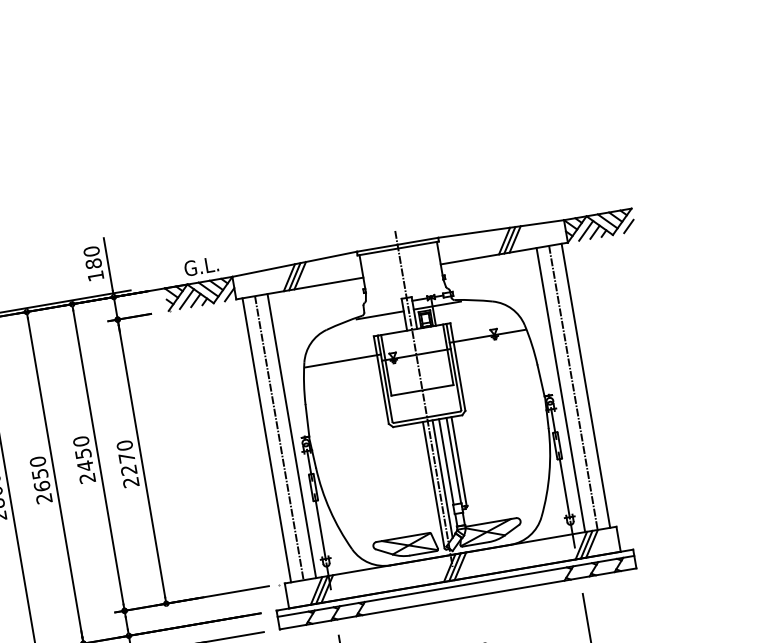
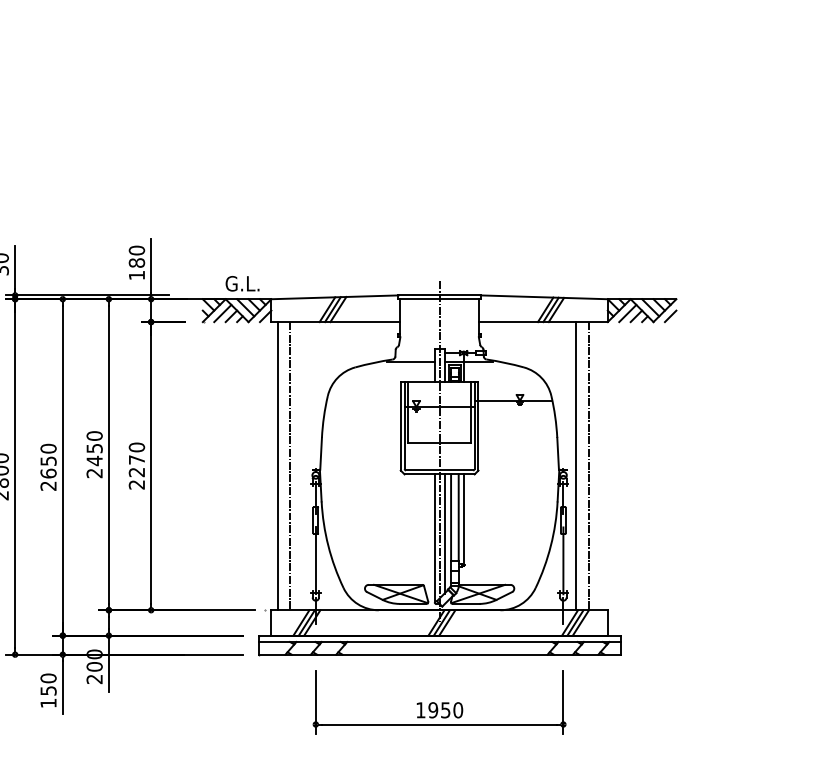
line: (342, 360) -> (365, 400), removed
line: (585, 386) -> (601, 466), removed
line: (292, 436) -> (303, 466), removed

